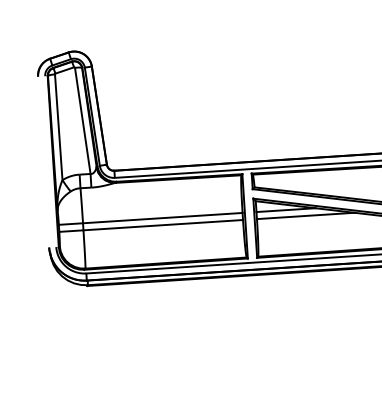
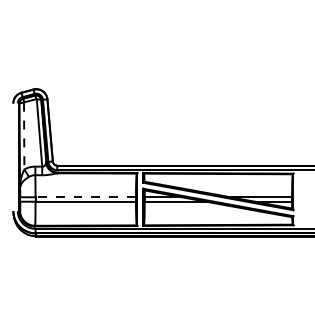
line: (59, 127) -> (24, 136), solid -> dashed
line: (162, 218) -> (85, 197), solid -> dashed

